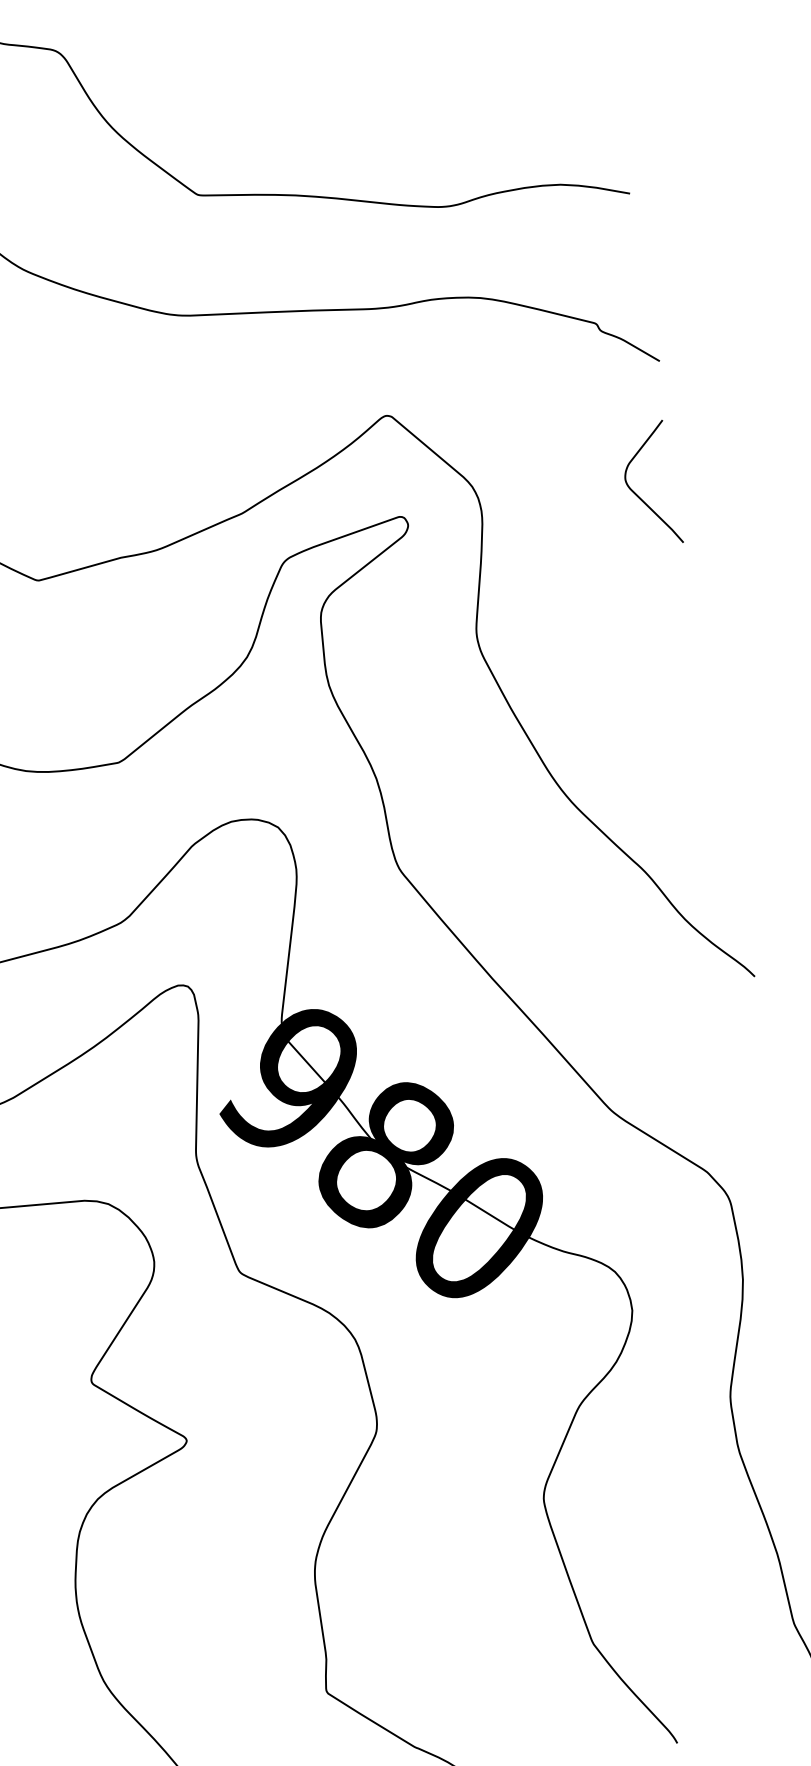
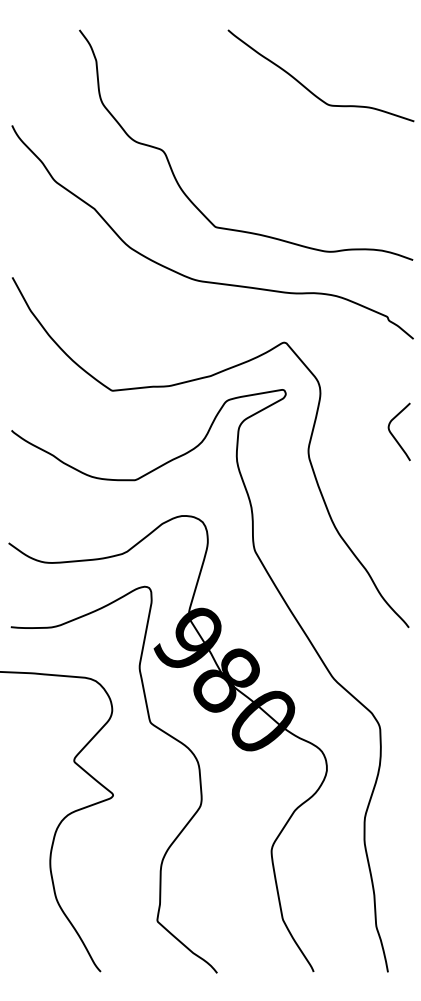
curve: (638, 492) -> (393, 434), moved

